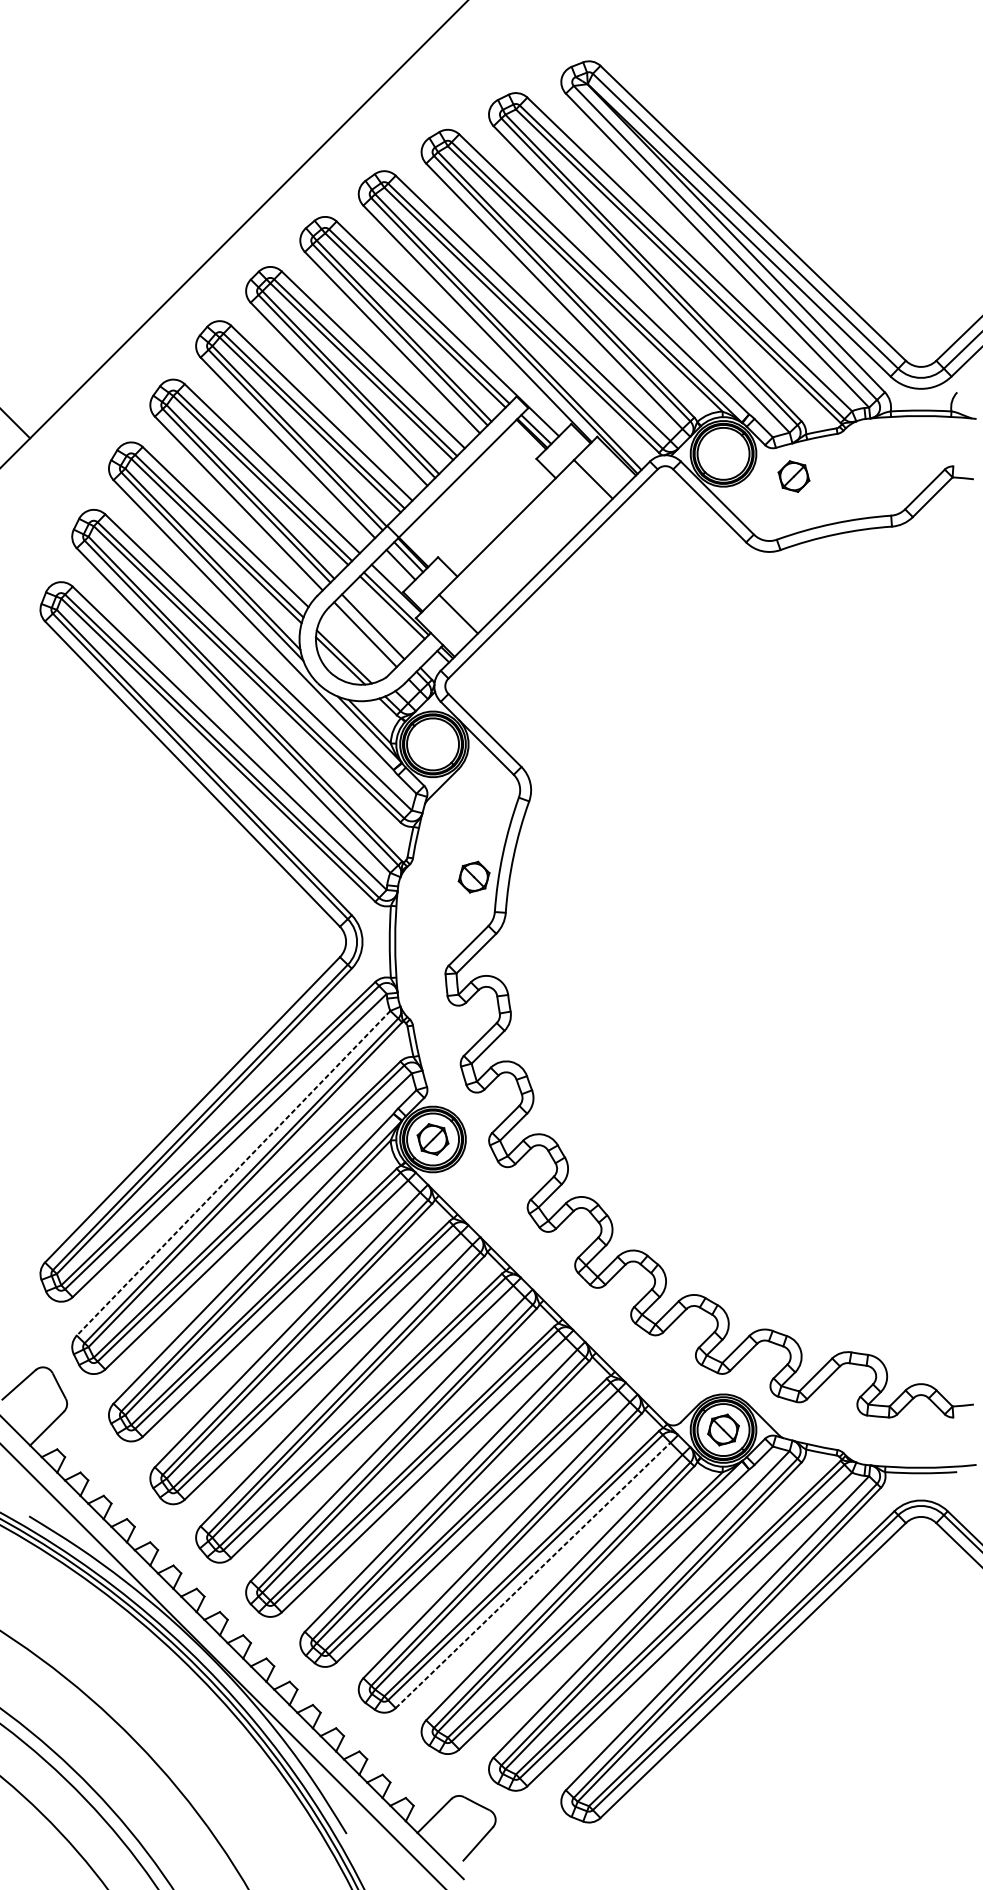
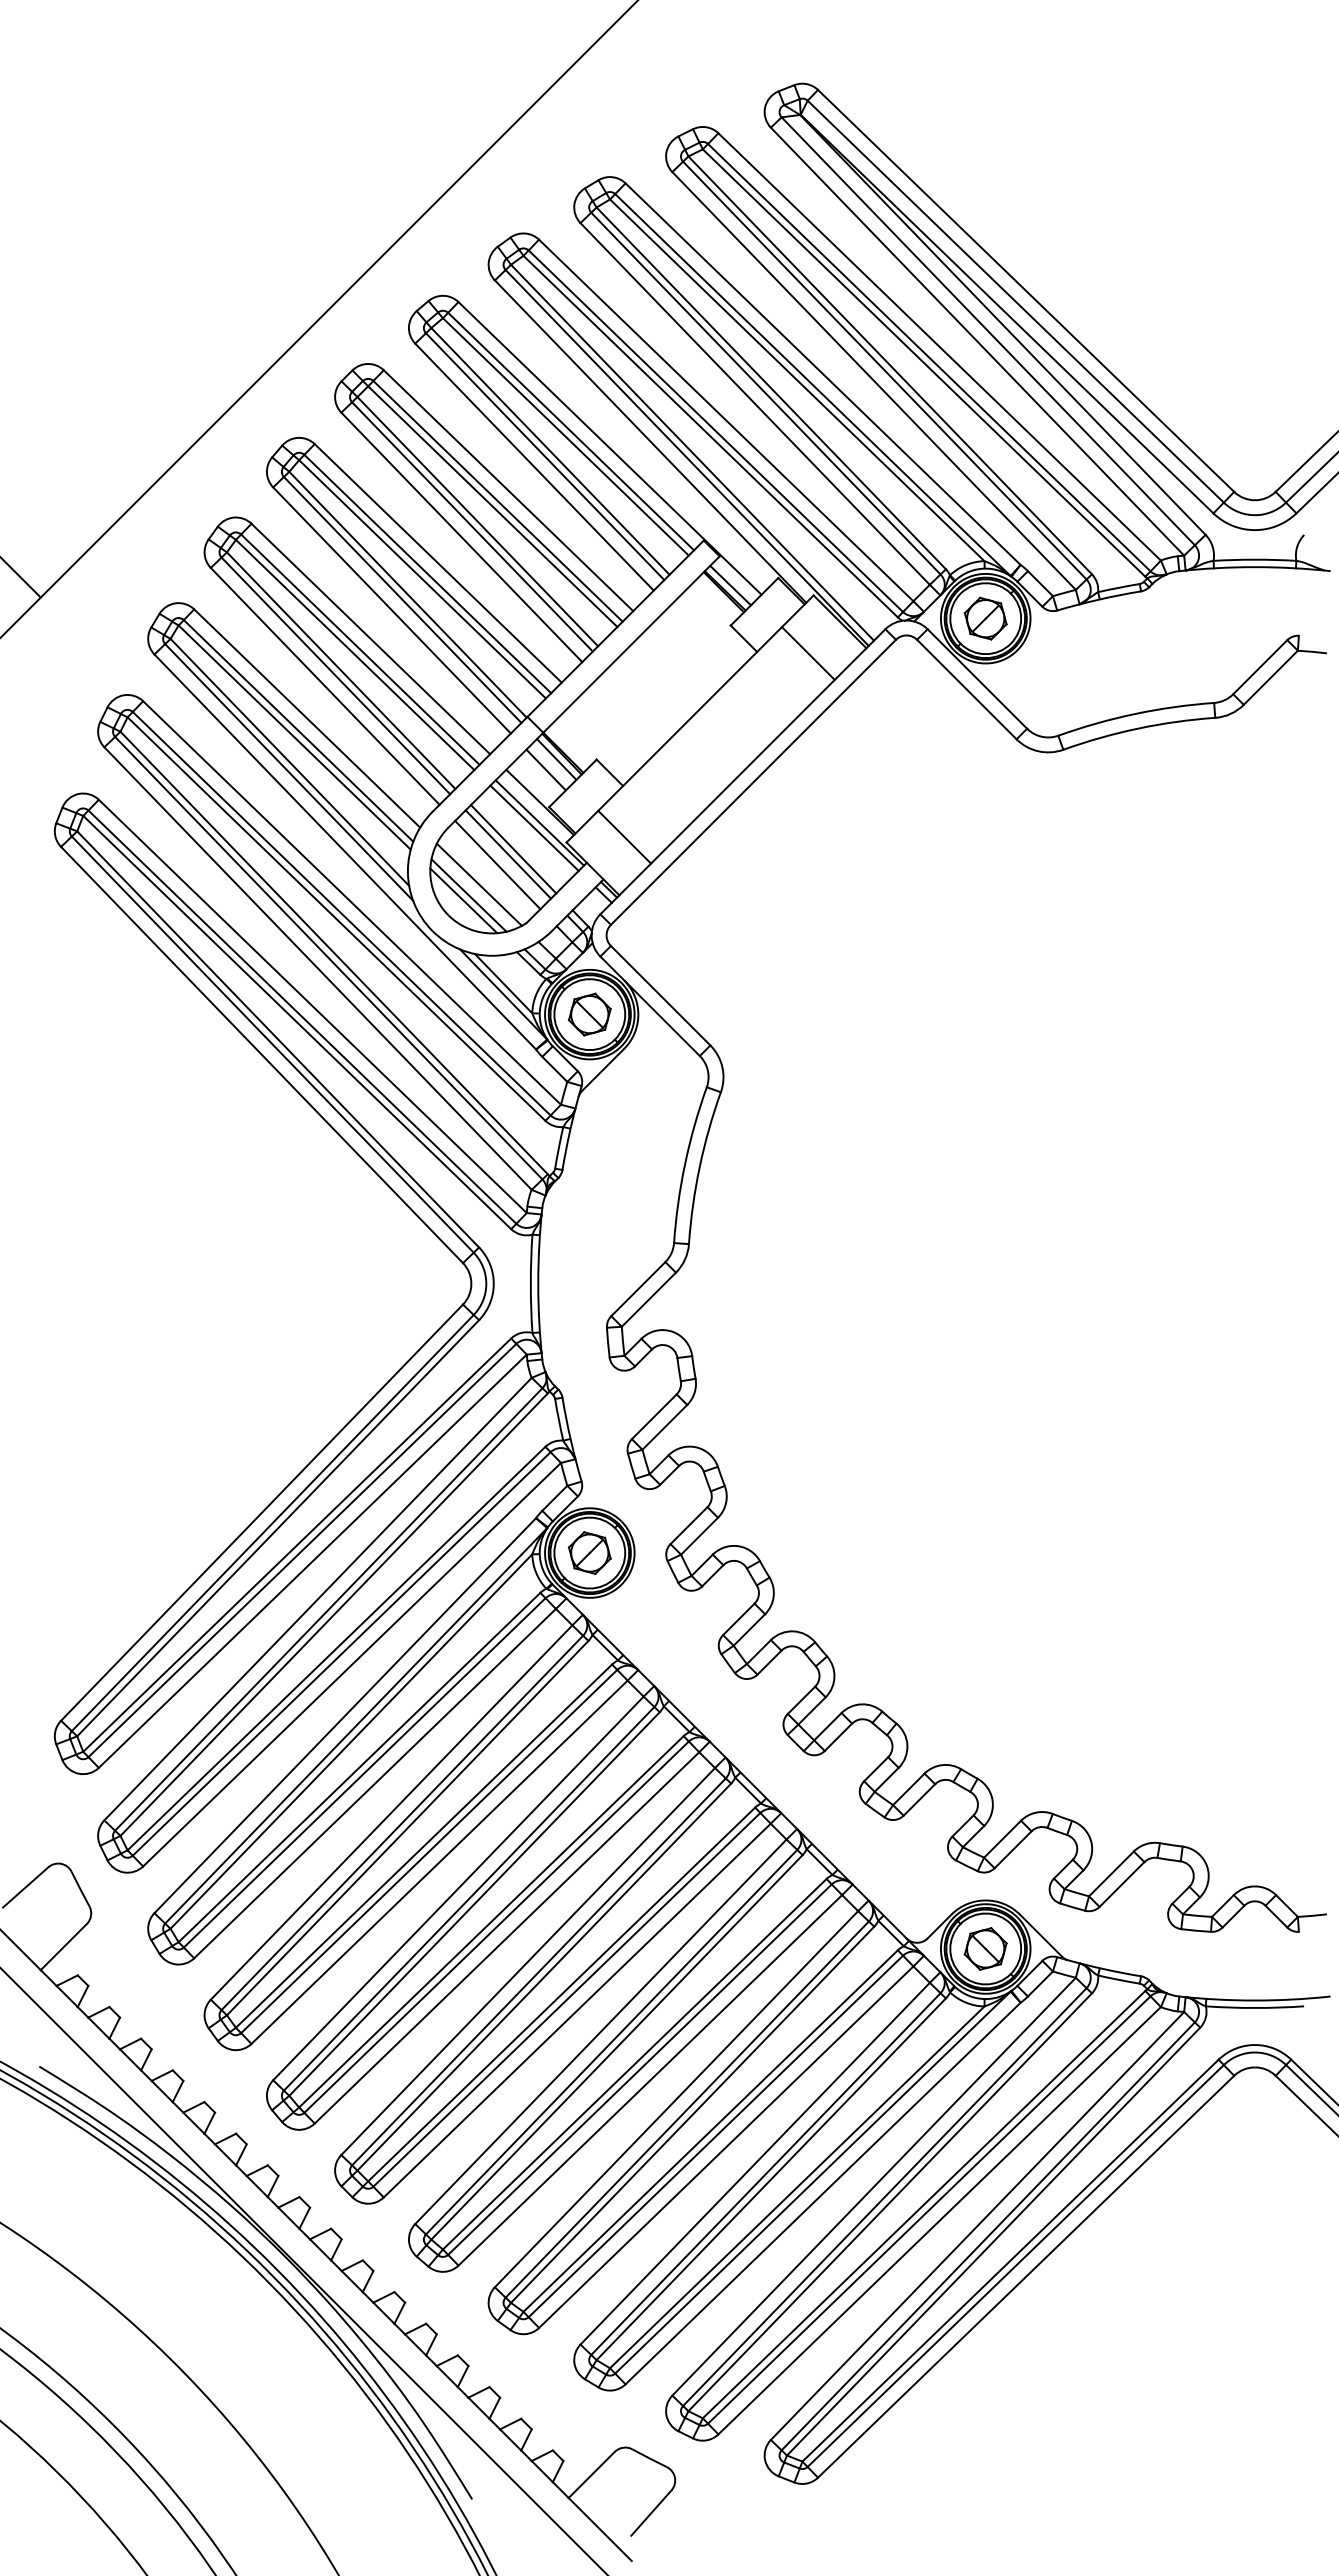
part: (793, 476) -> (985, 618), moved
line: (377, 623) -> (513, 849), added
line: (351, 648) -> (478, 884), added
part: (473, 877) -> (589, 1014), moved
line: (233, 1173) -> (318, 1599), dashed -> solid
line: (533, 1574) -> (726, 2146), dashed -> solid

